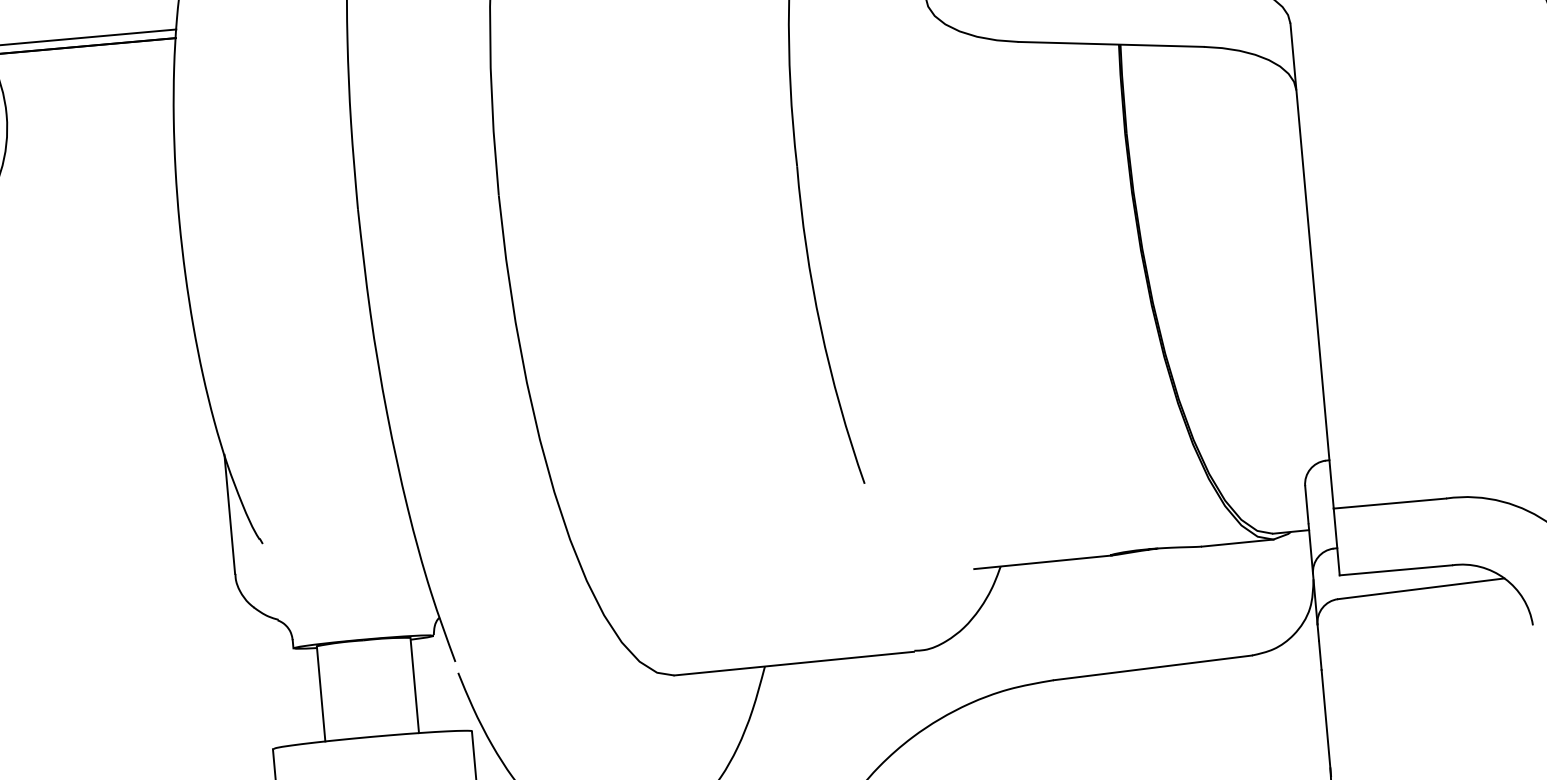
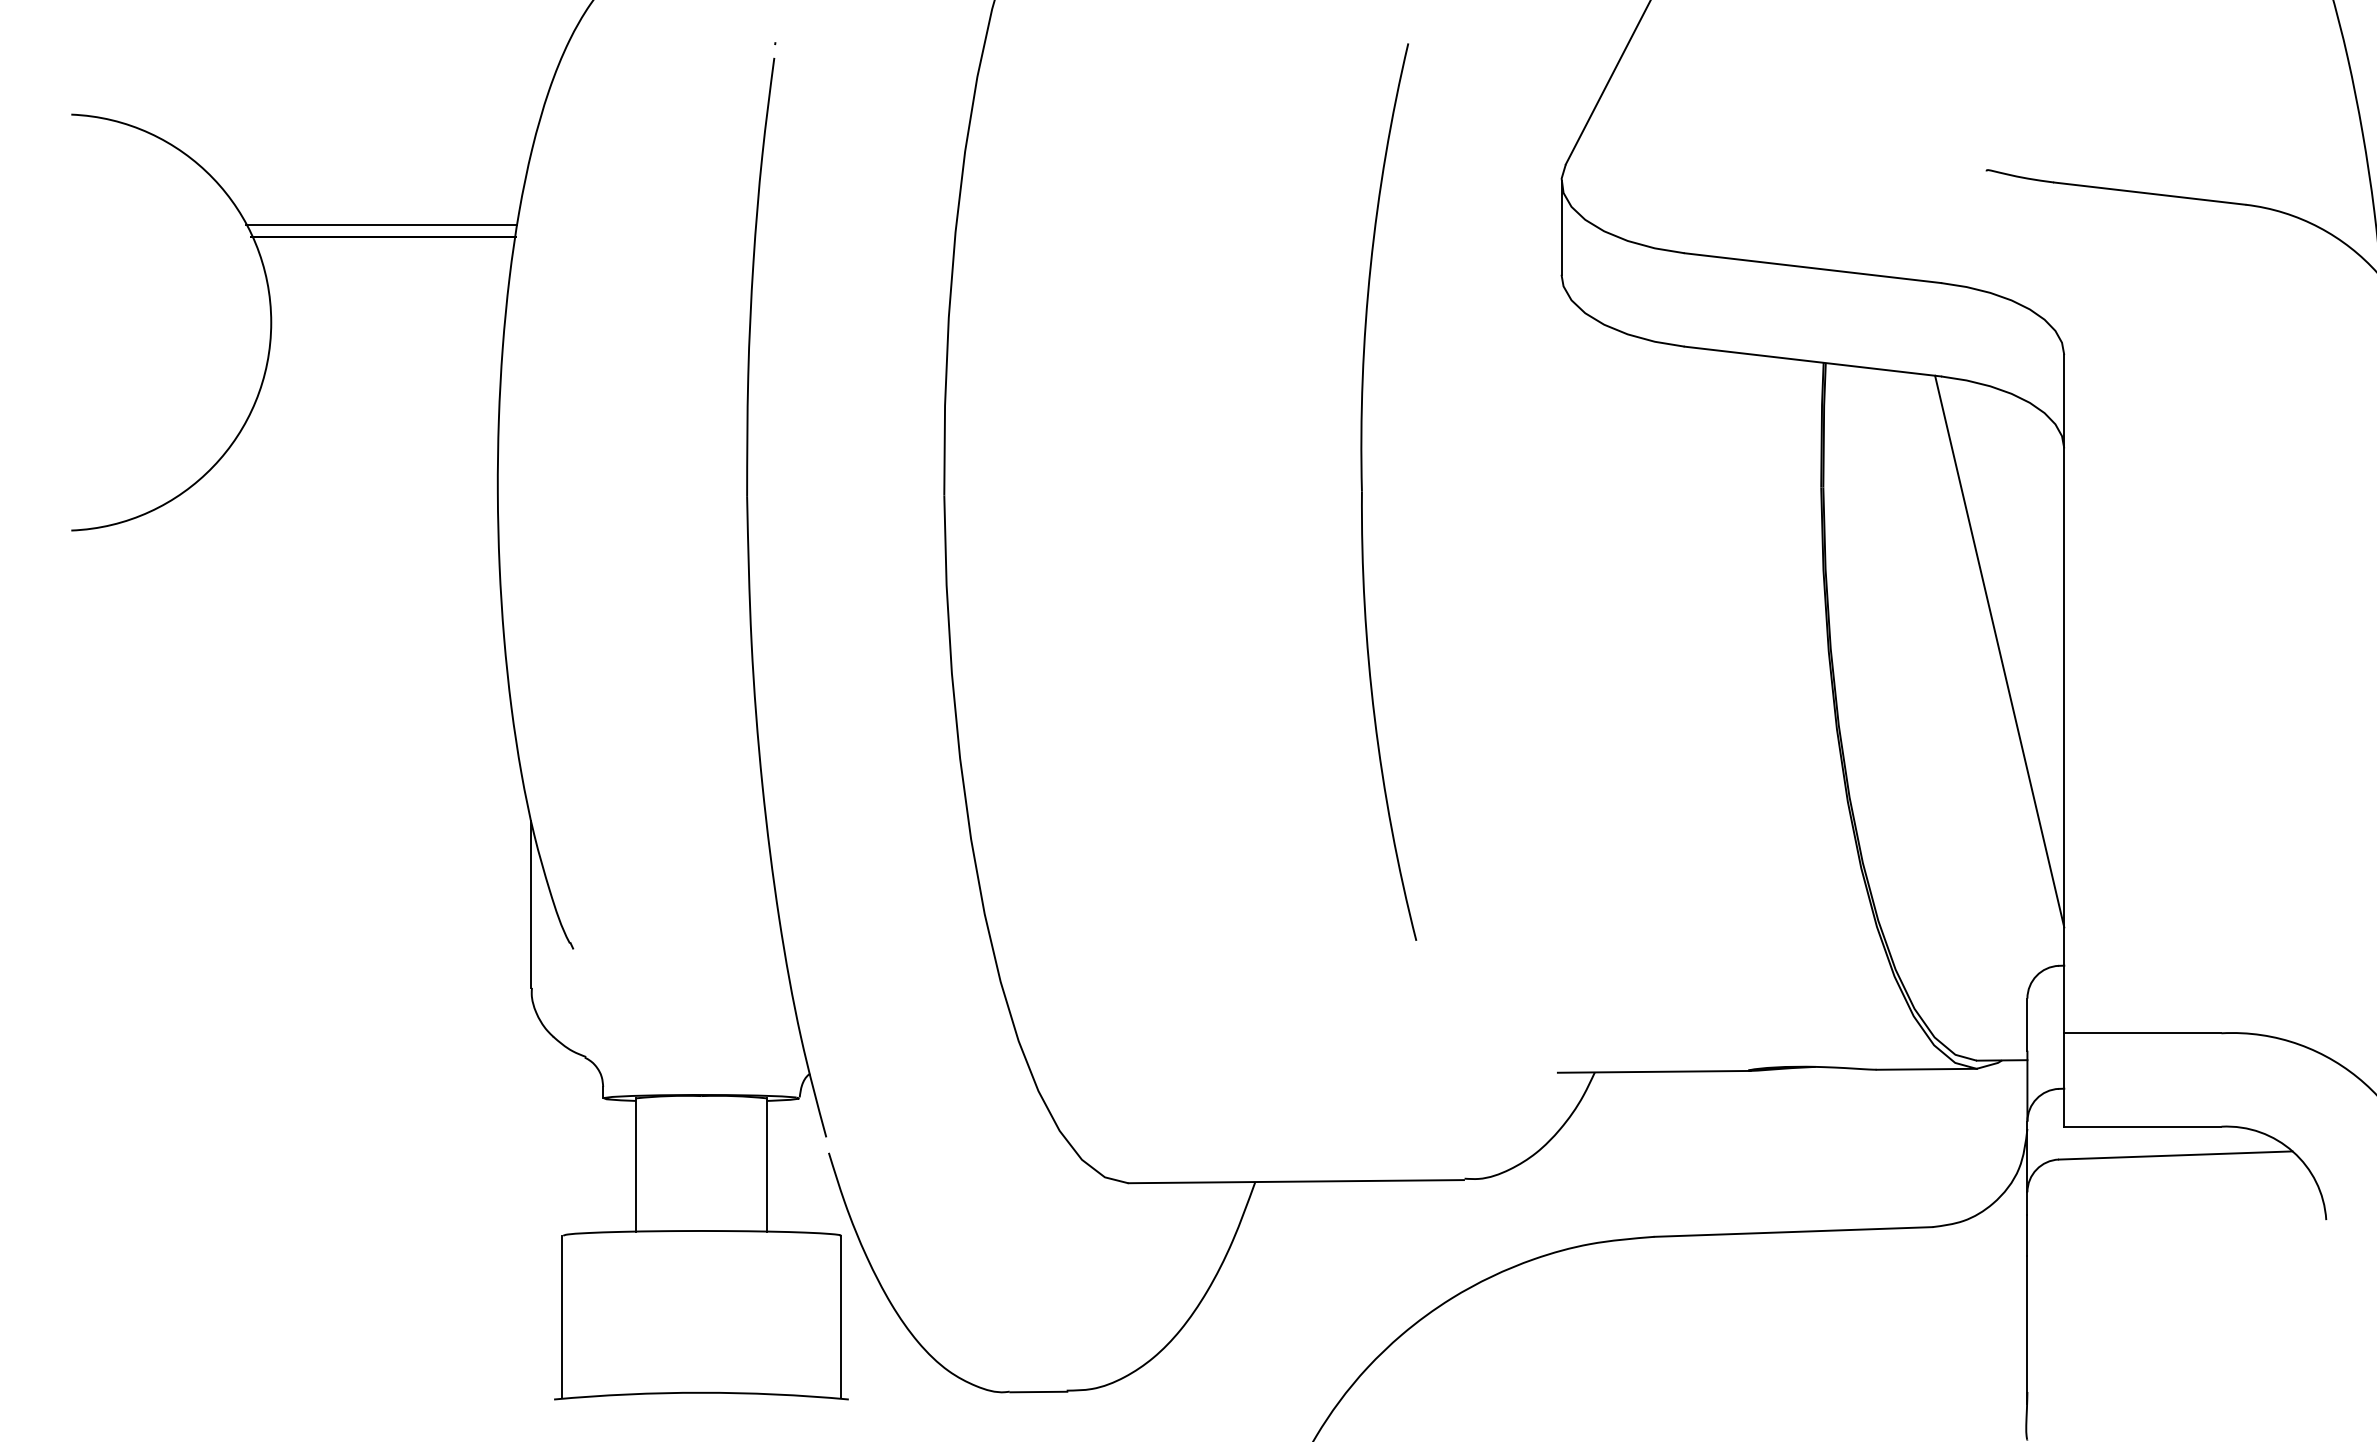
line: (1263, 239) -> (1999, 651), added

